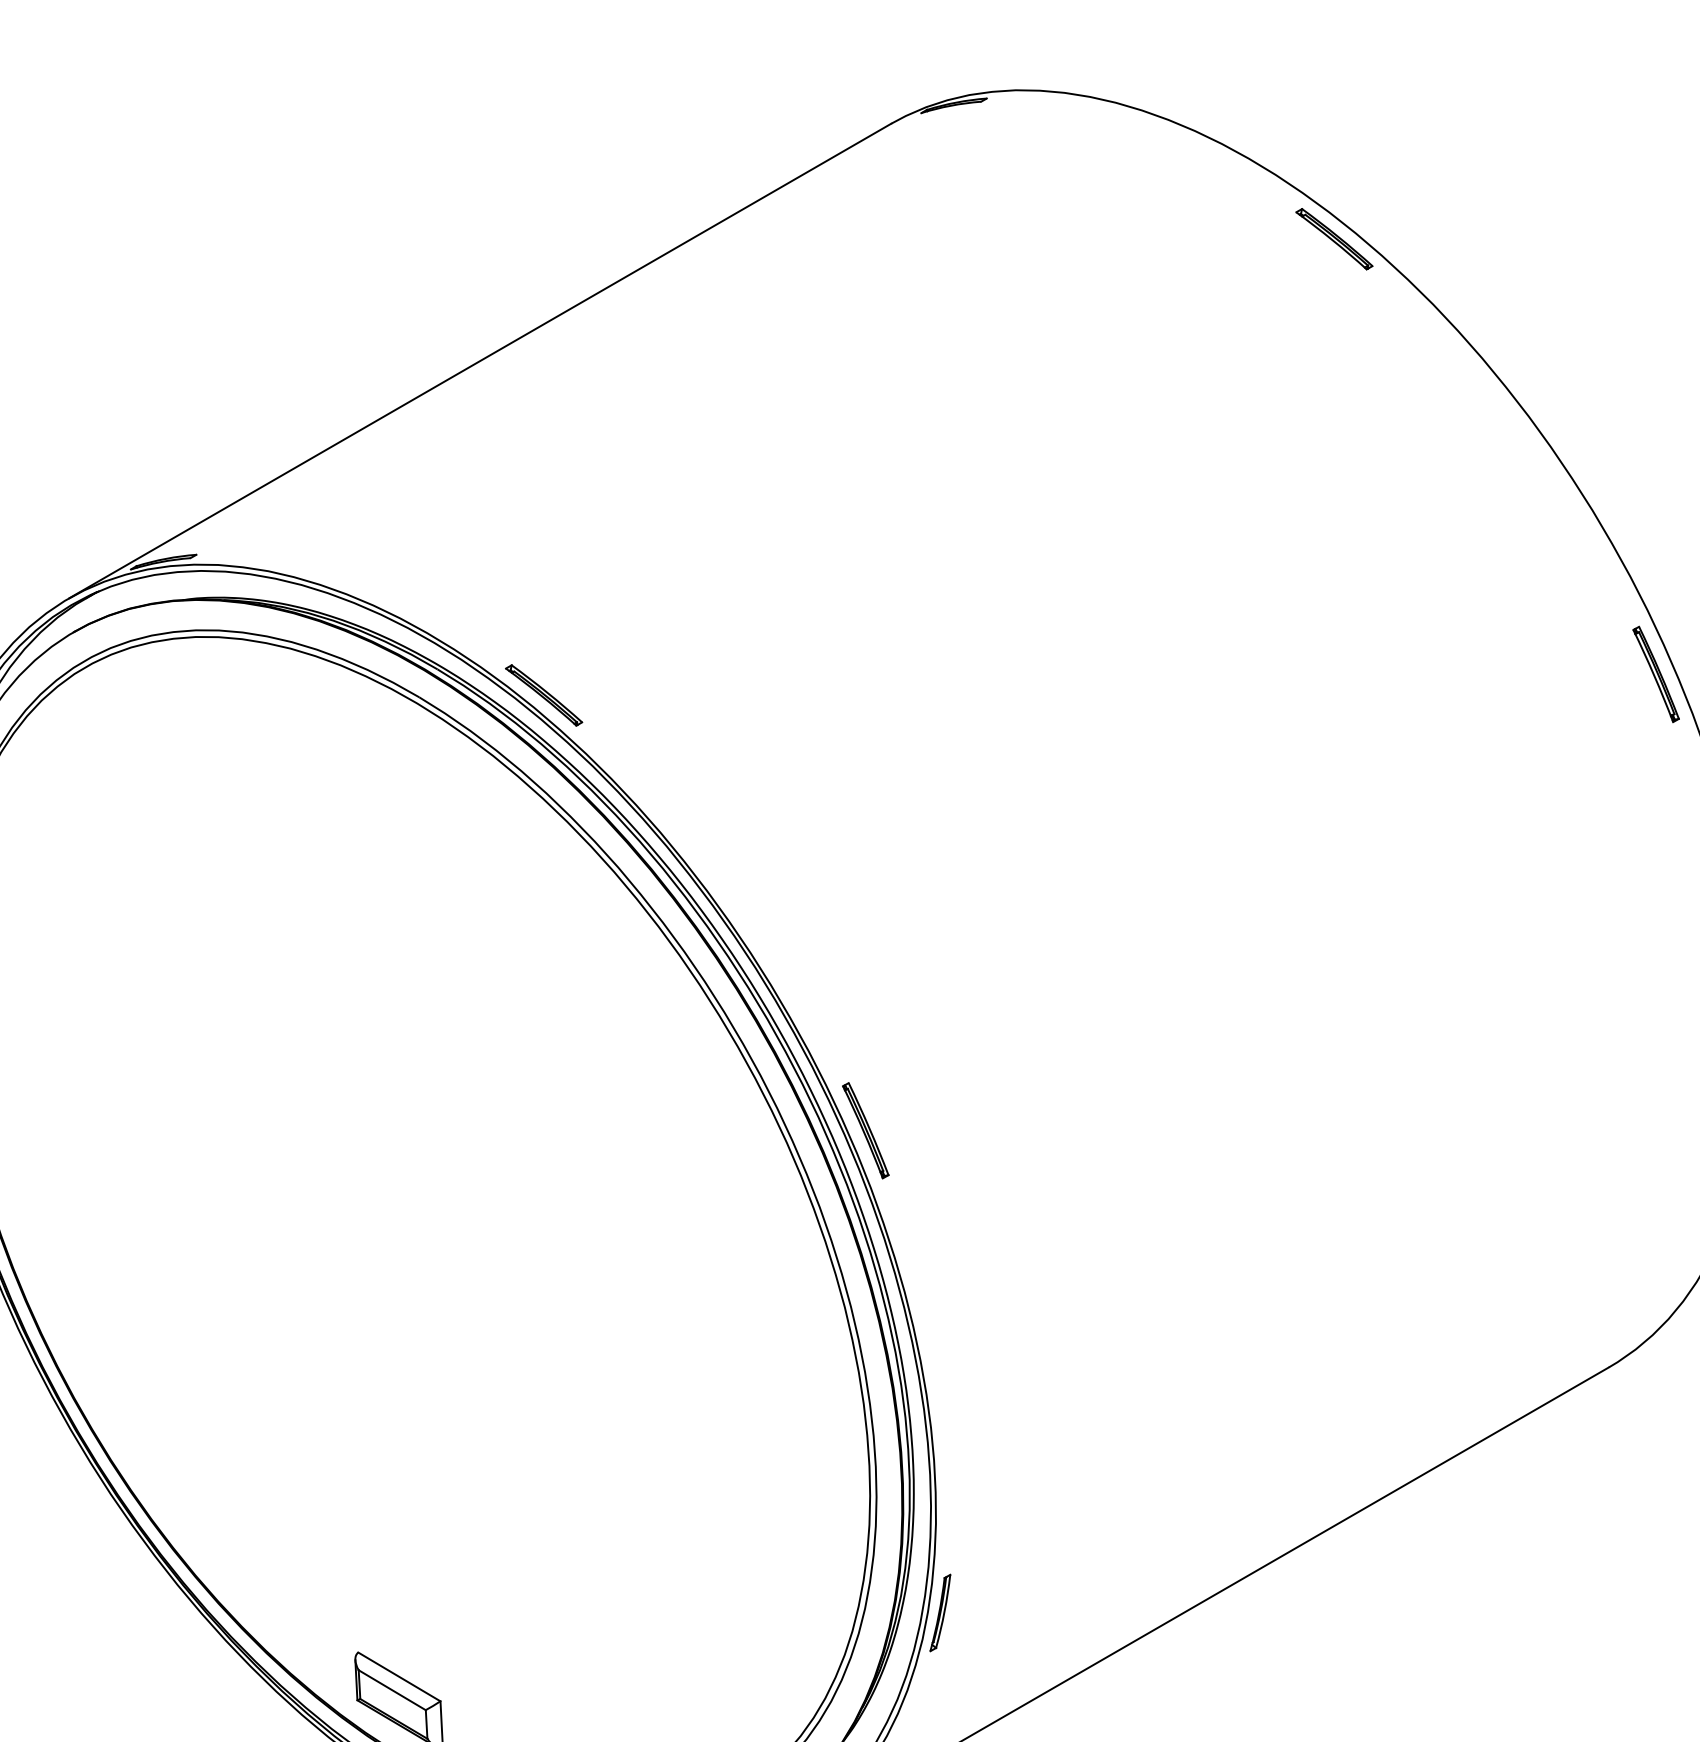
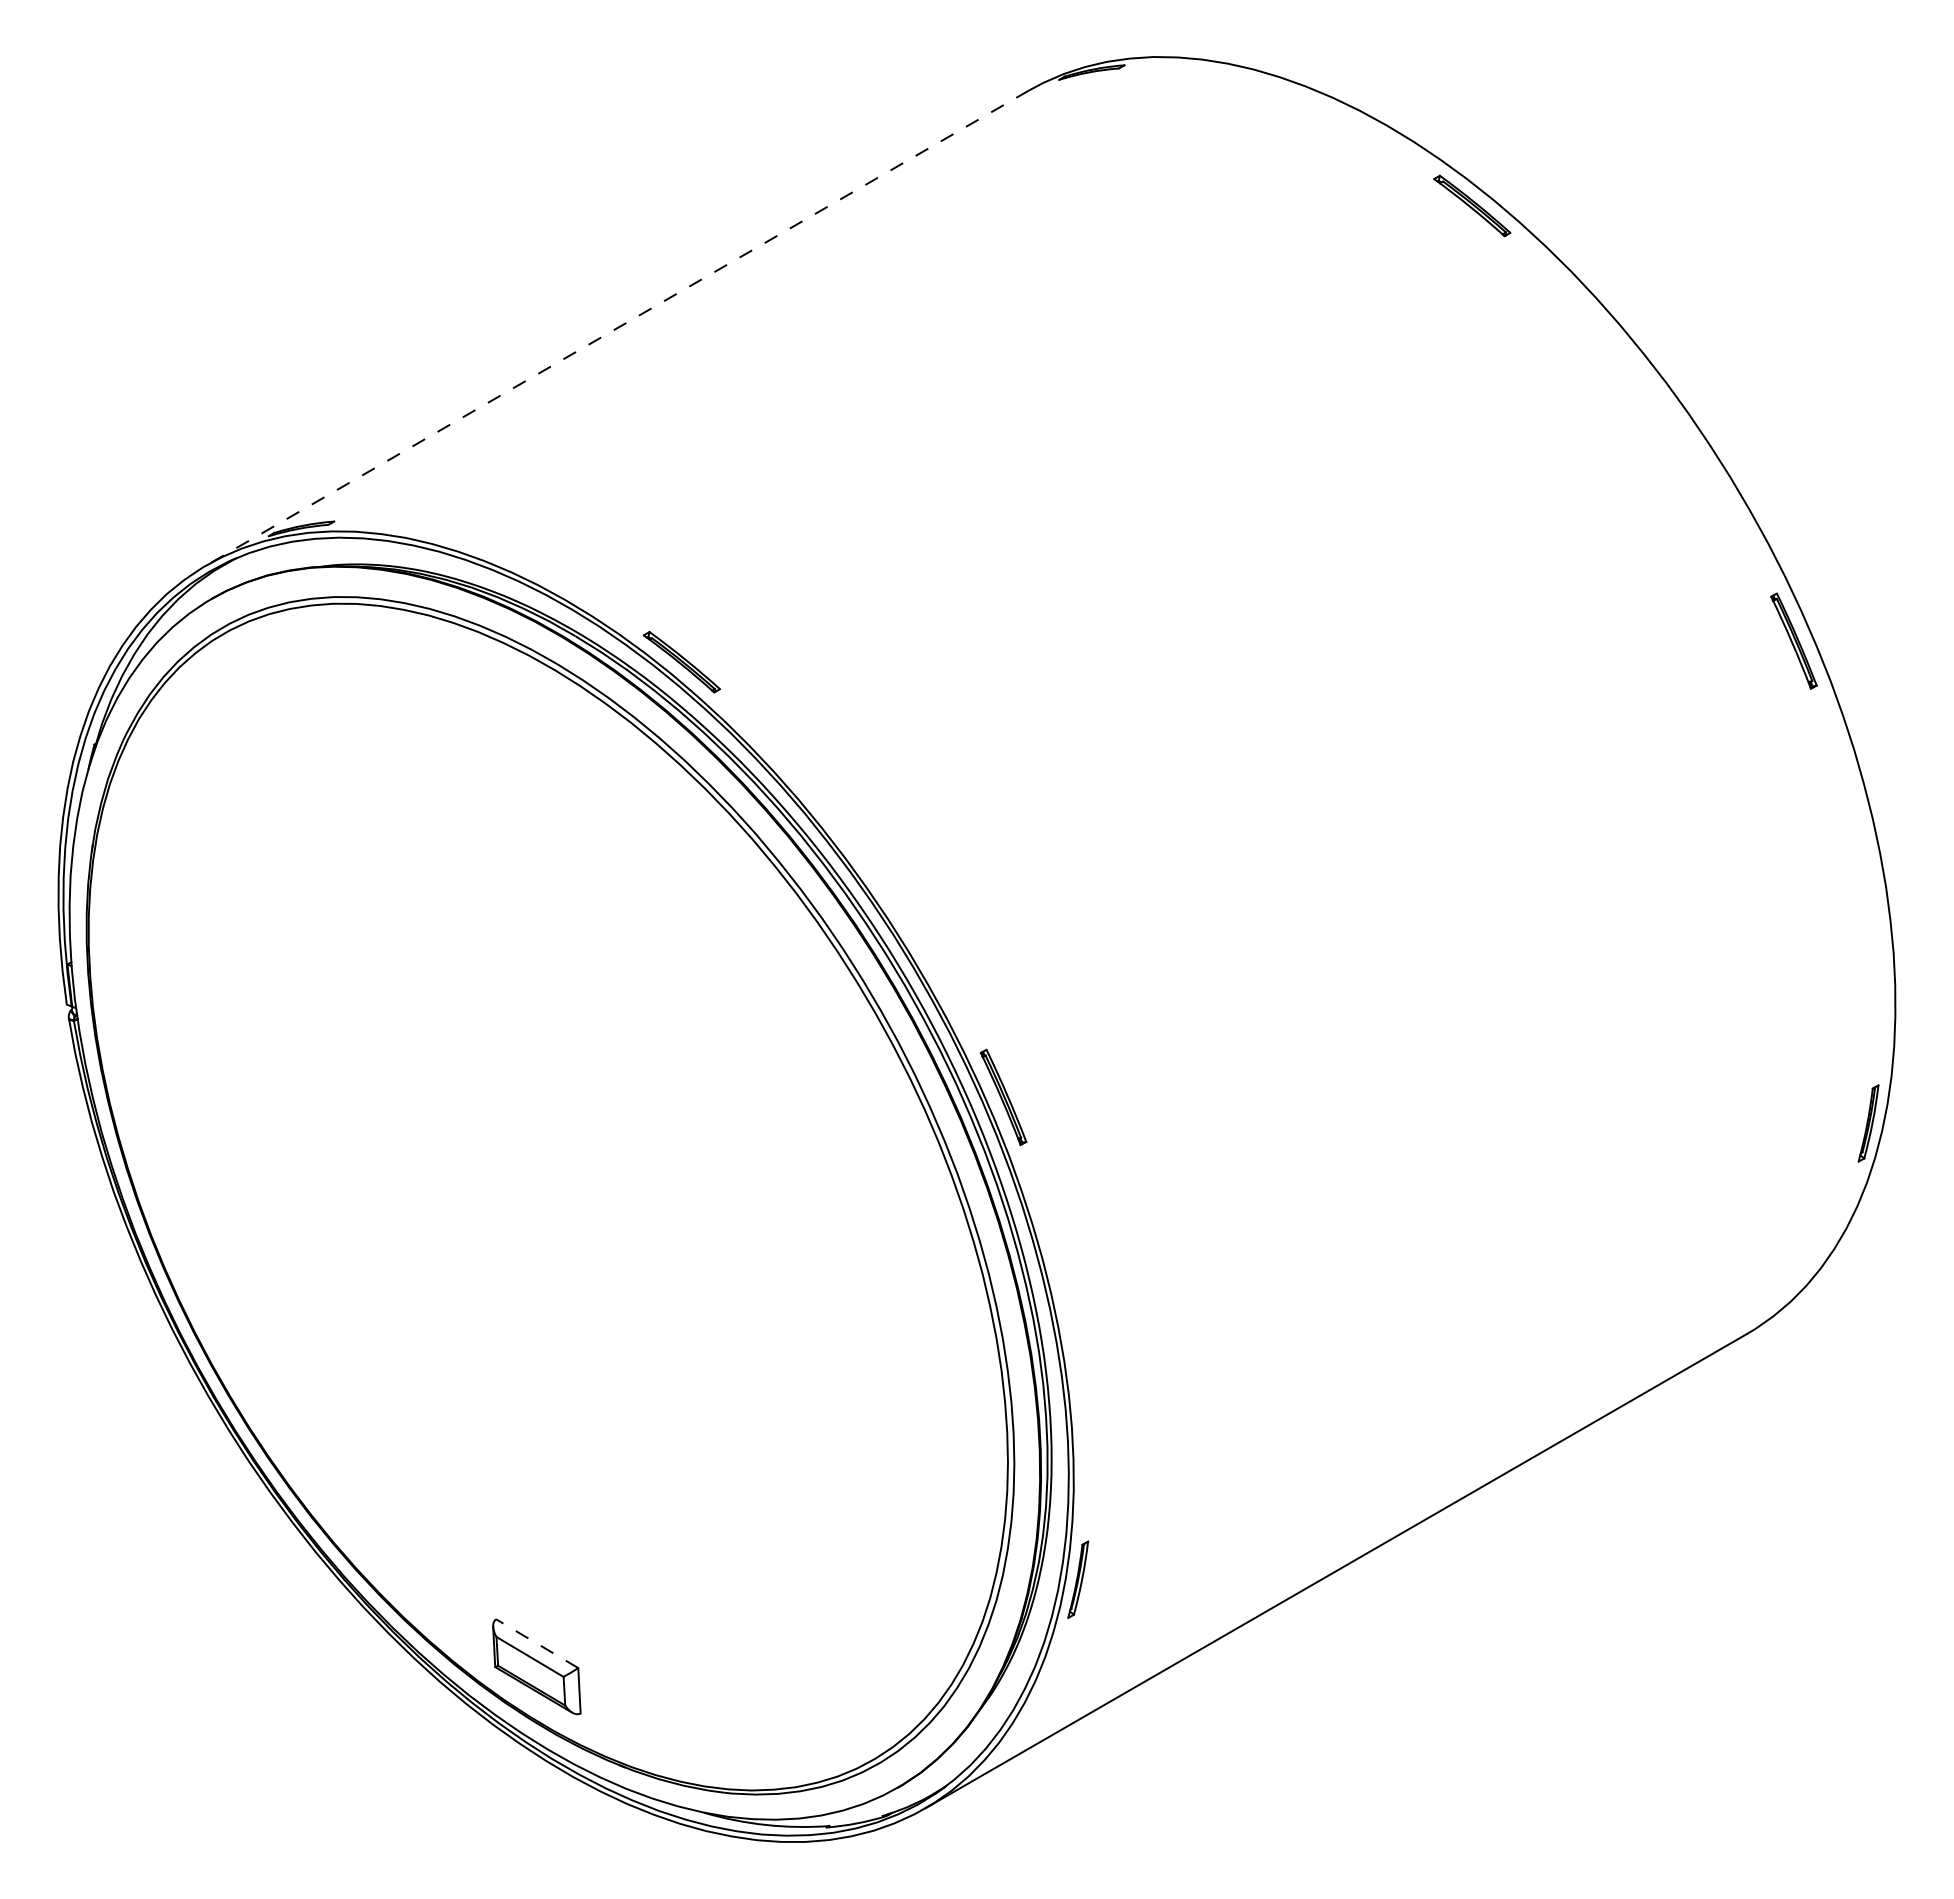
line: (479, 361) -> (617, 328), solid -> dashed
line: (399, 1676) -> (537, 1643), solid -> dashed

